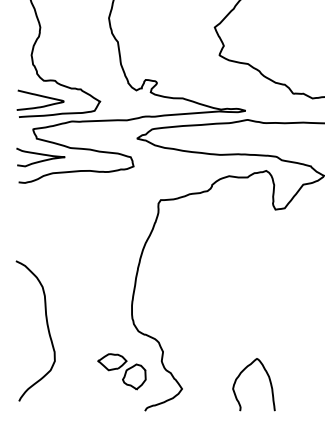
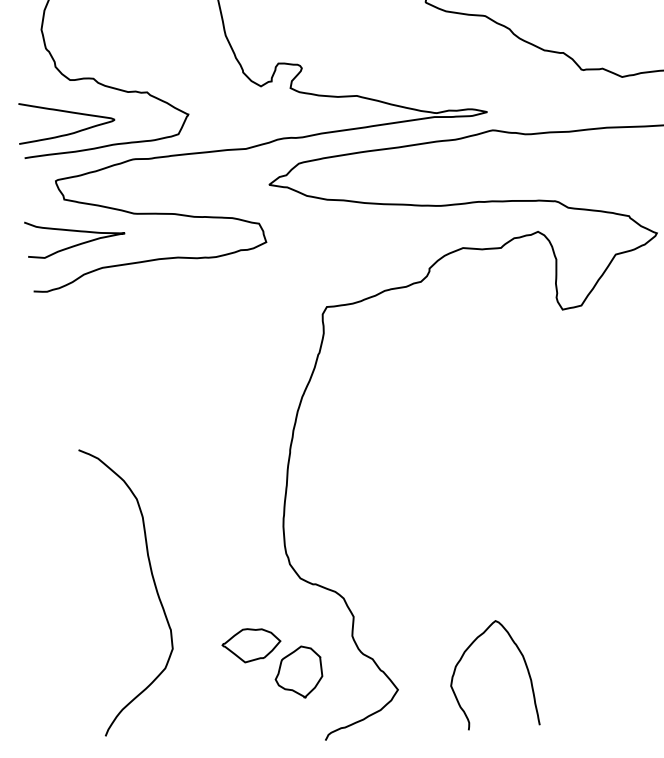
curve: (47, 330) -> (153, 587), moved
curve: (240, 375) -> (464, 657), moved

